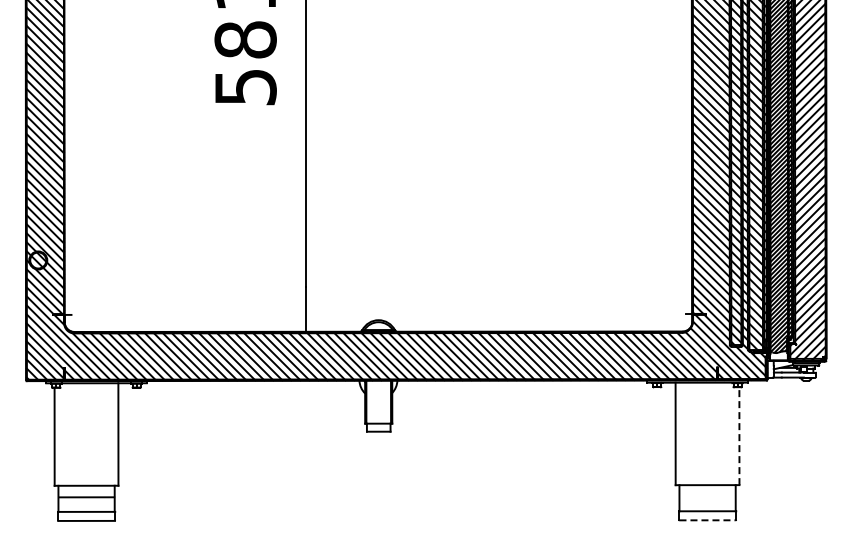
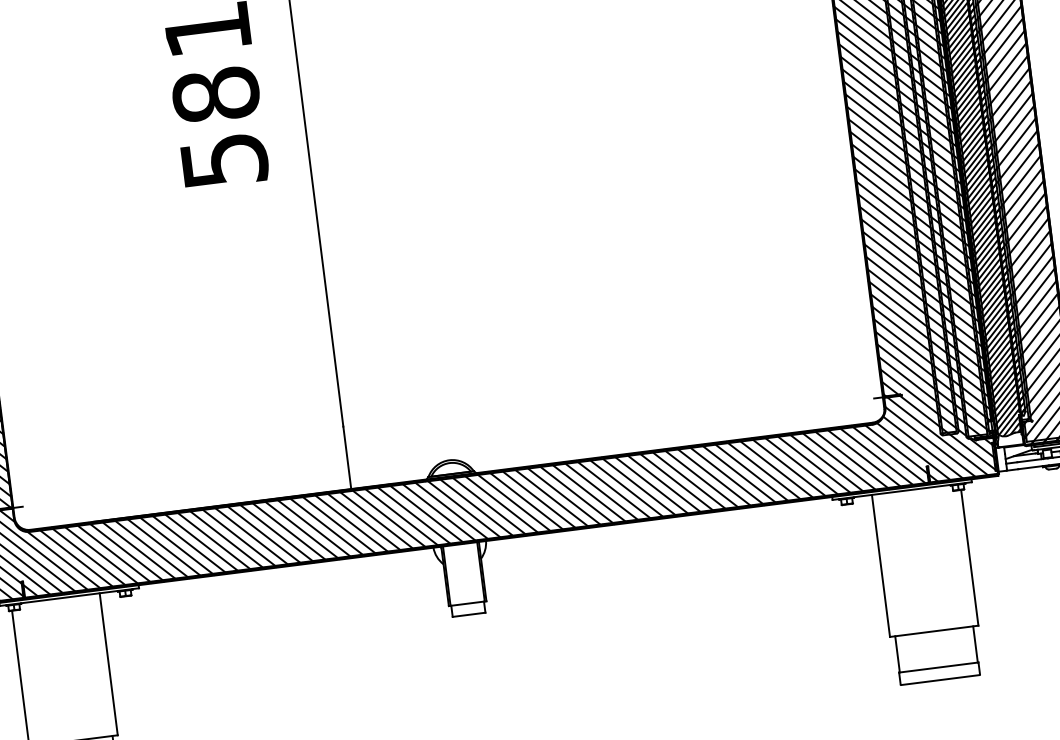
line: (739, 436) -> (969, 558), dashed -> solid
line: (708, 520) -> (941, 680), dashed -> solid

